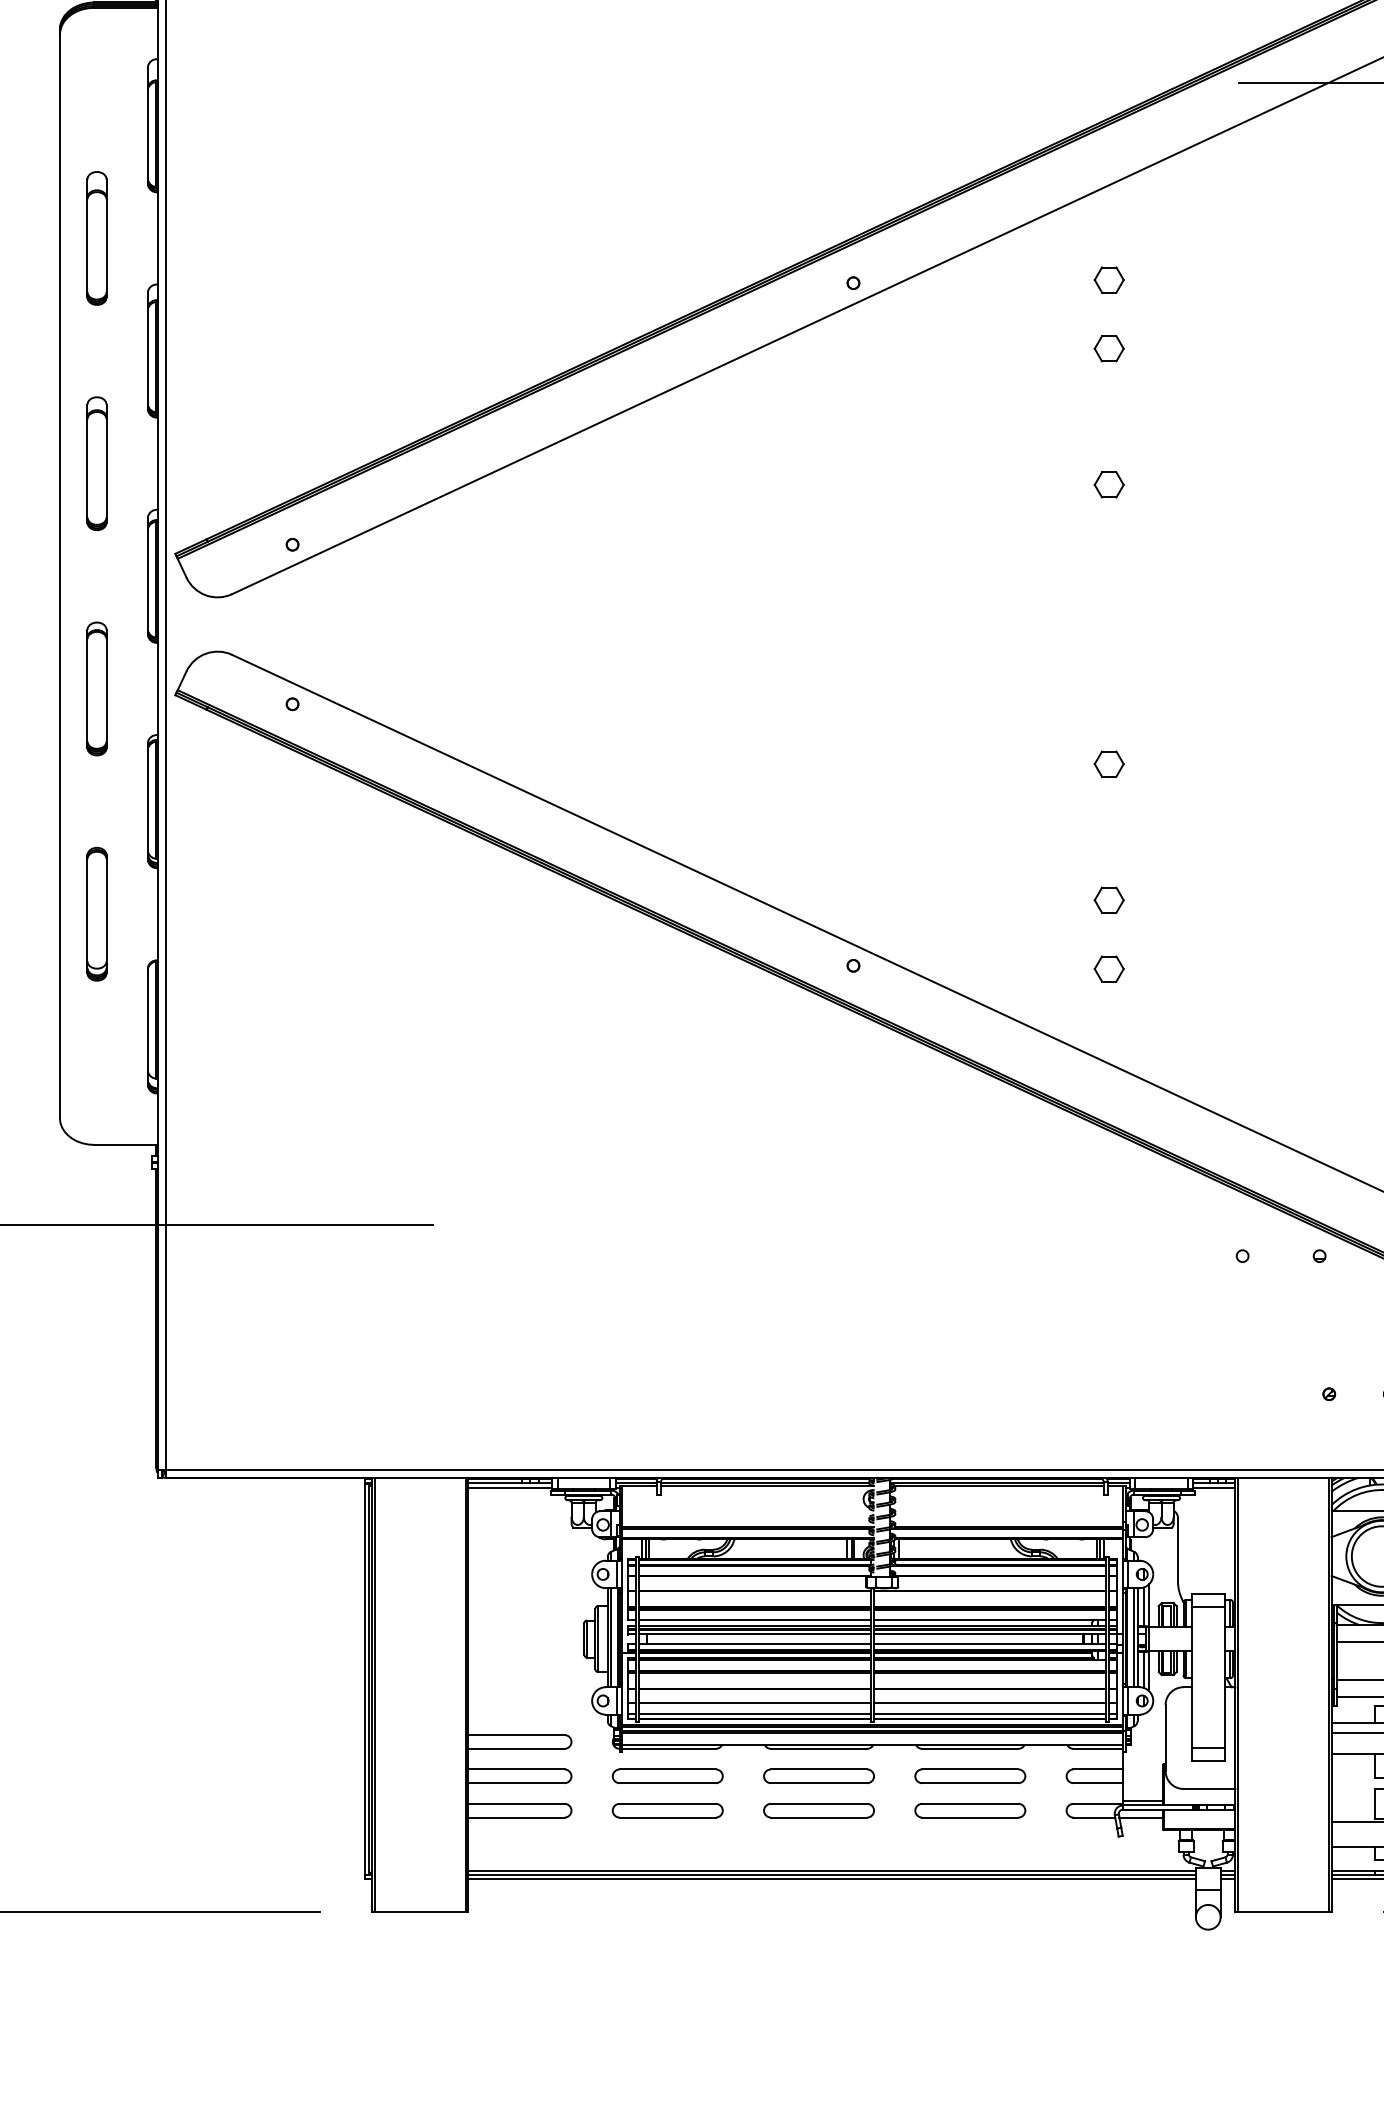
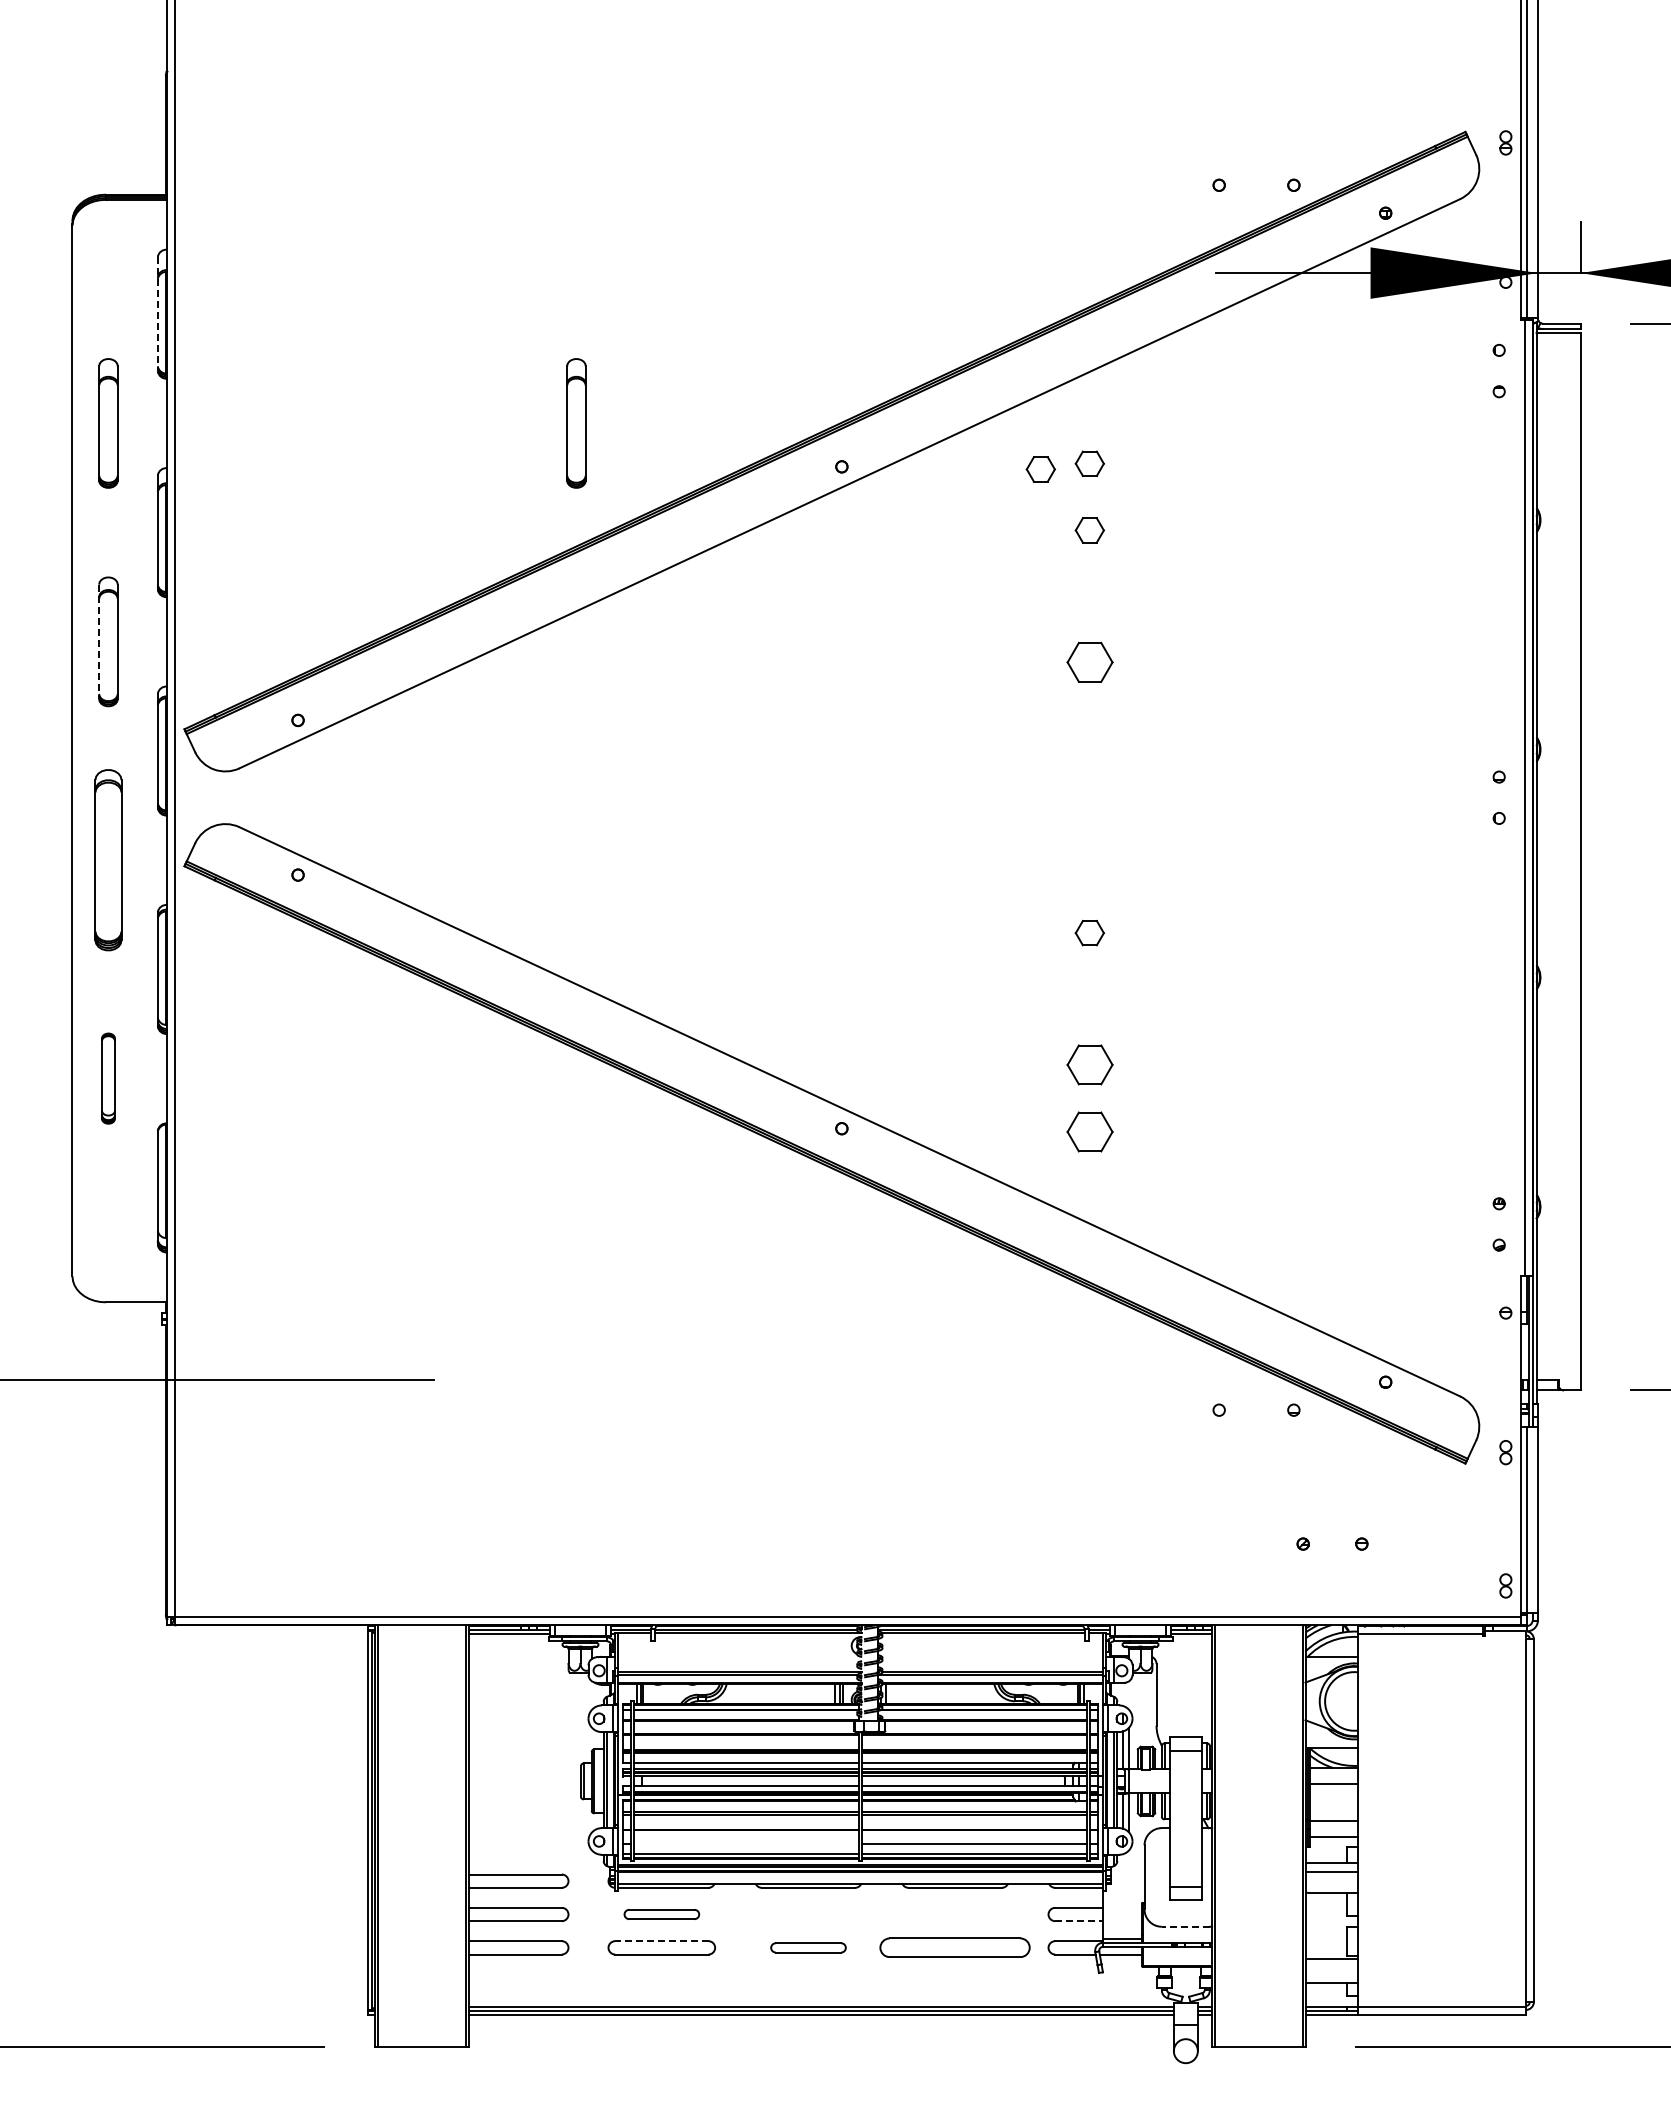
line: (147, 126) -> (157, 314), solid -> dashed
part: (579, 238) -> (576, 423), added
part: (1058, 285) -> (1040, 469), added
line: (87, 464) -> (99, 642), solid -> dashed
part: (1108, 485) -> (1089, 662), size x1.6
part: (97, 689) -> (108, 860), size x1.4
part: (1108, 900) -> (1089, 1065), size x1.6
part: (97, 914) -> (108, 1078), size x0.7
part: (1108, 968) -> (1089, 1131), size x1.6
line: (755, 1703) -> (746, 1843), removed
part: (667, 1776) -> (661, 1914), size x0.7
part: (819, 1776) -> (808, 1914), removed
part: (970, 1776) -> (955, 1914), removed
line: (1098, 1783) -> (1079, 1921), solid -> dashed
line: (1207, 1788) -> (1185, 1926), solid -> dashed
line: (667, 1804) -> (661, 1941), solid -> dashed
part: (819, 1810) -> (808, 1947), size x0.7
part: (970, 1810) -> (955, 1947), size x1.4

